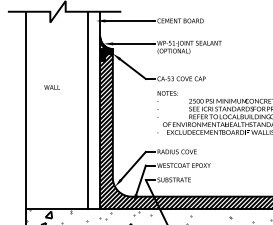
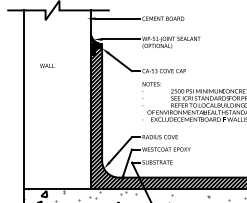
text: (52, 87) -> (47, 65), moved
line: (87, 110) -> (79, 99), removed

